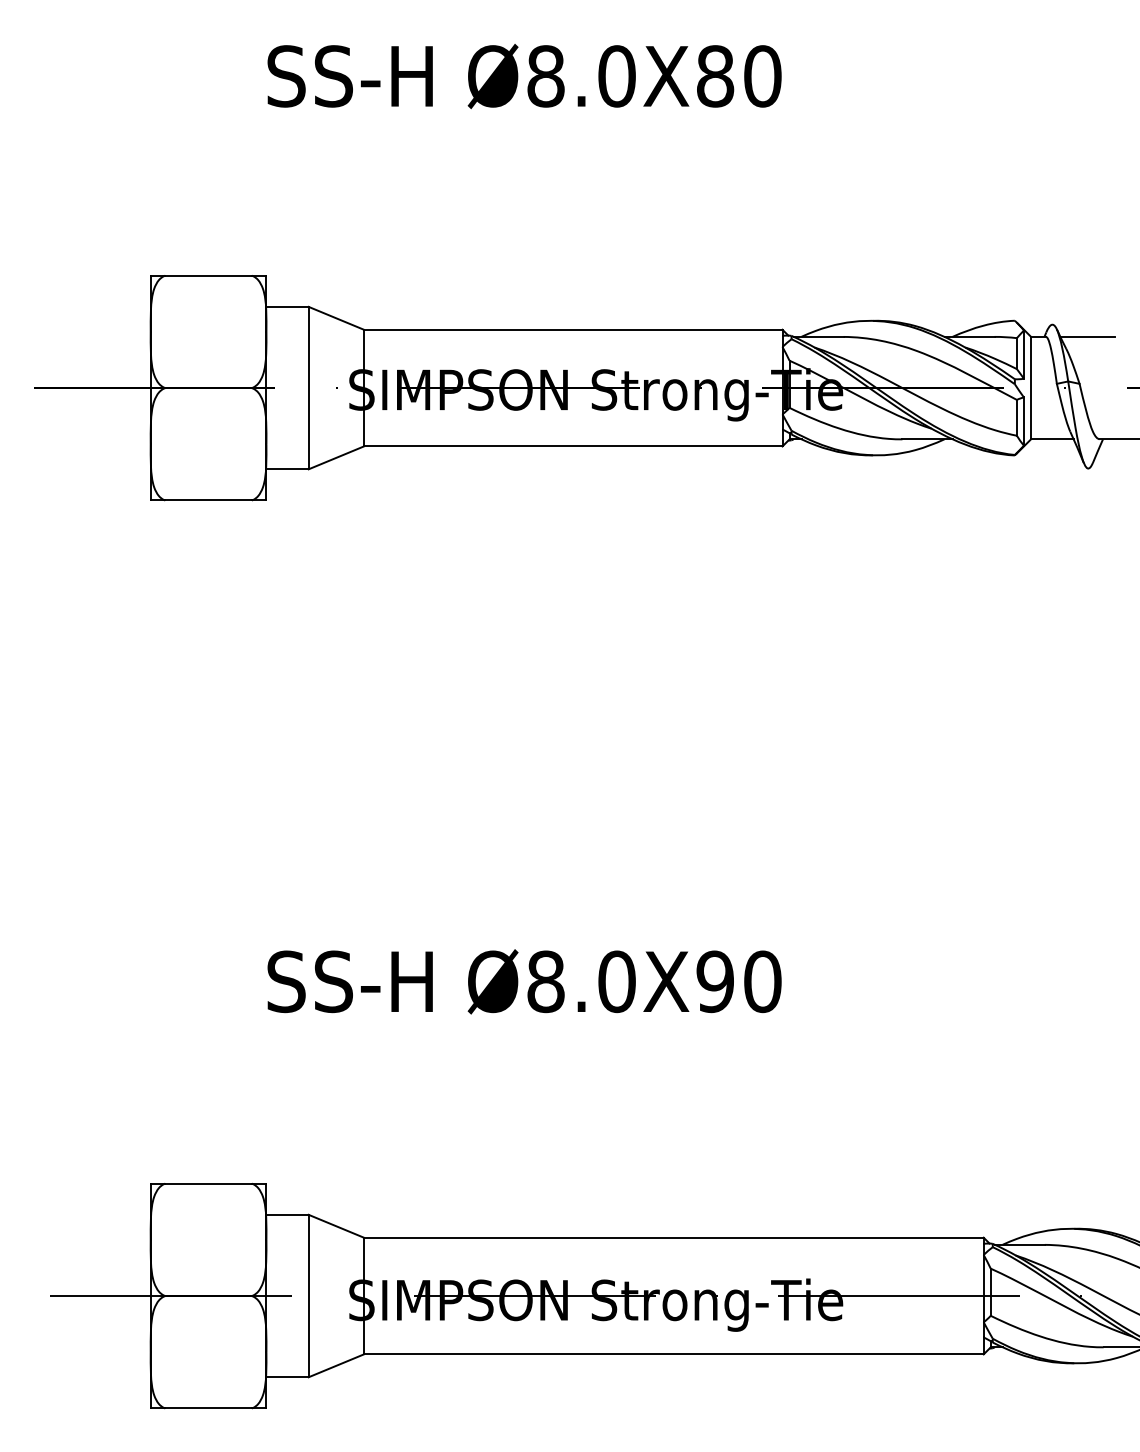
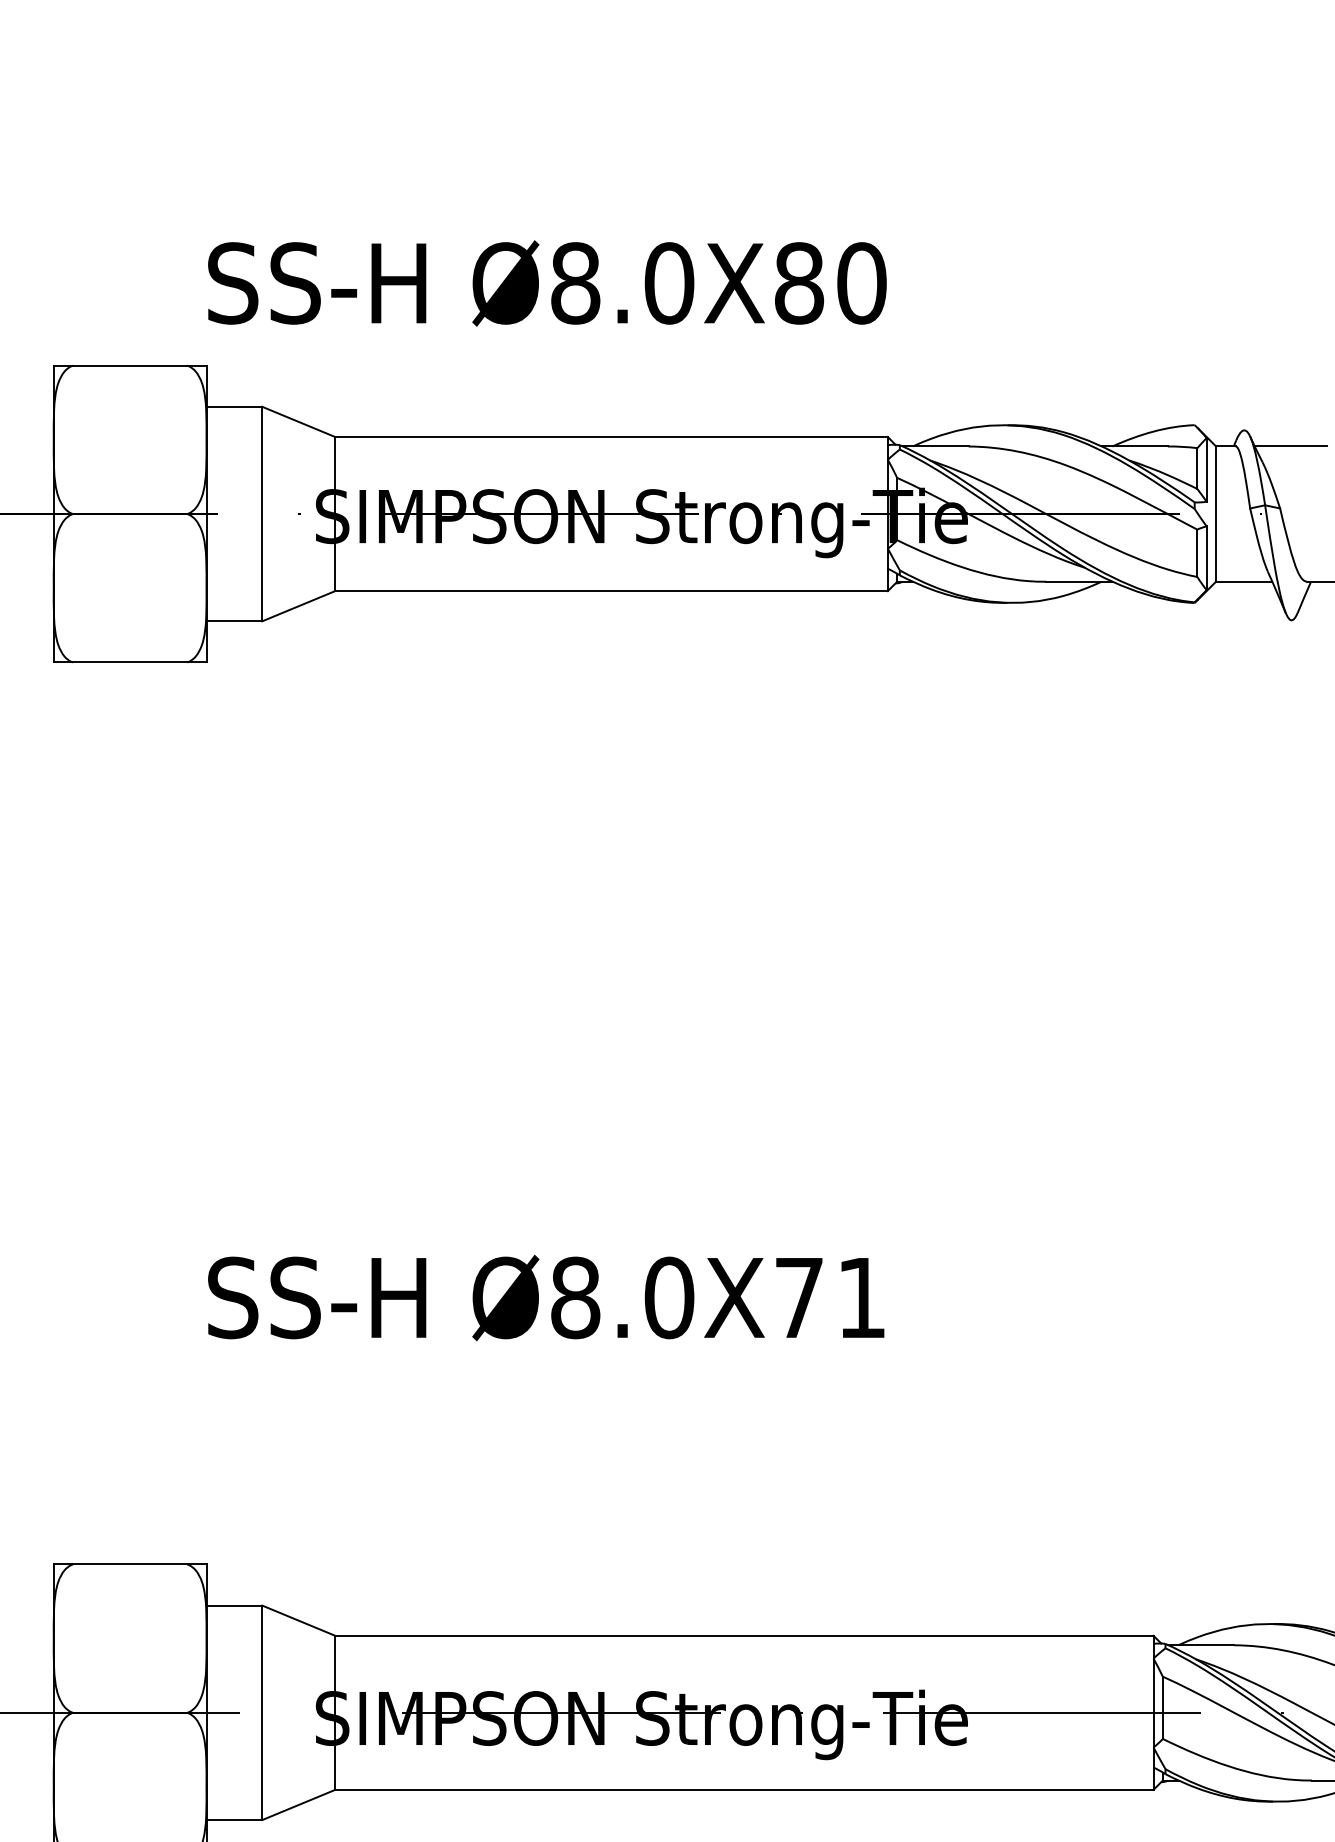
text: (524, 76) -> (547, 283), moved
text: (738, 981) -> (829, 1297), Ø8.0X90 -> Ø8.0X71

